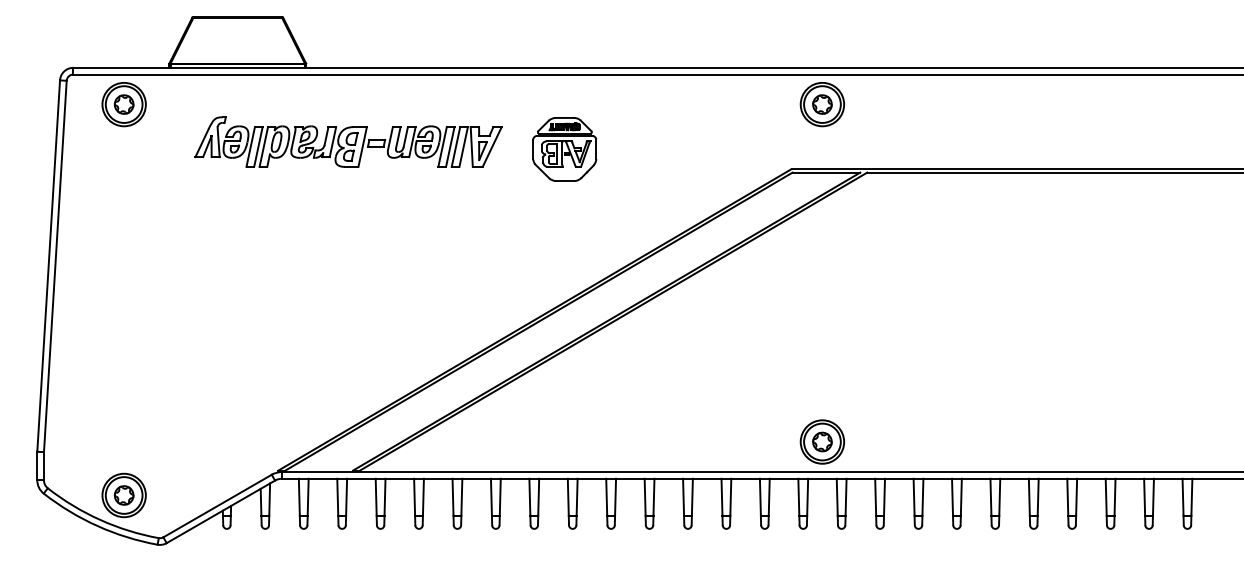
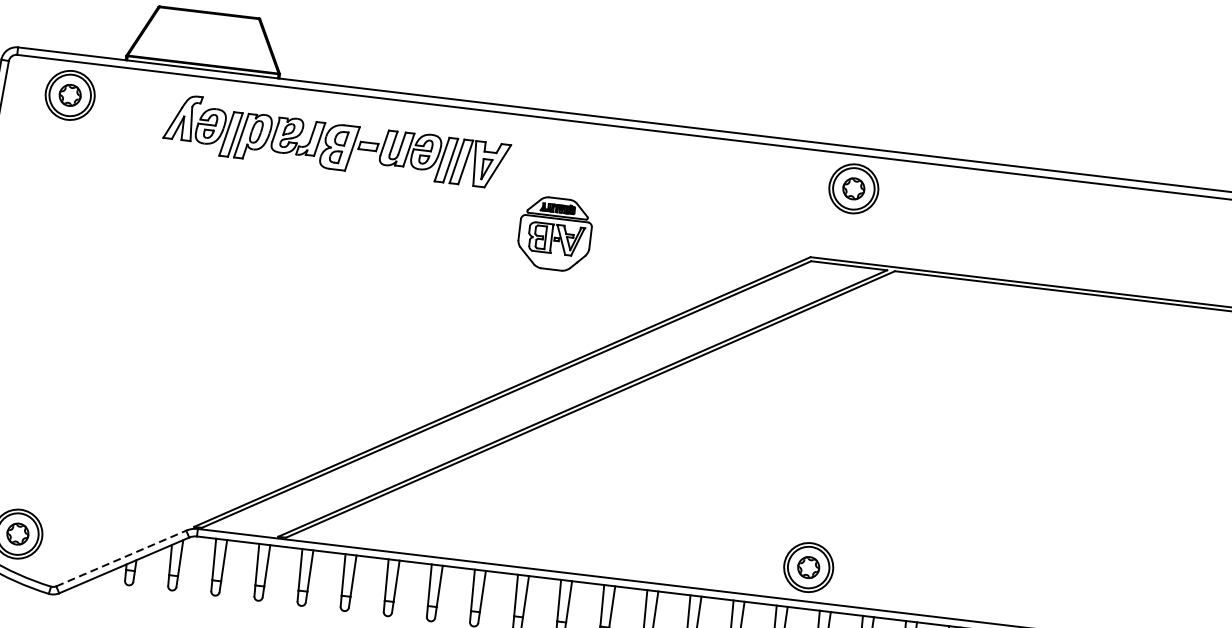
part: (348, 141) -> (337, 140), moved
part: (564, 149) -> (554, 233), moved
line: (217, 506) -> (121, 558), solid -> dashed

